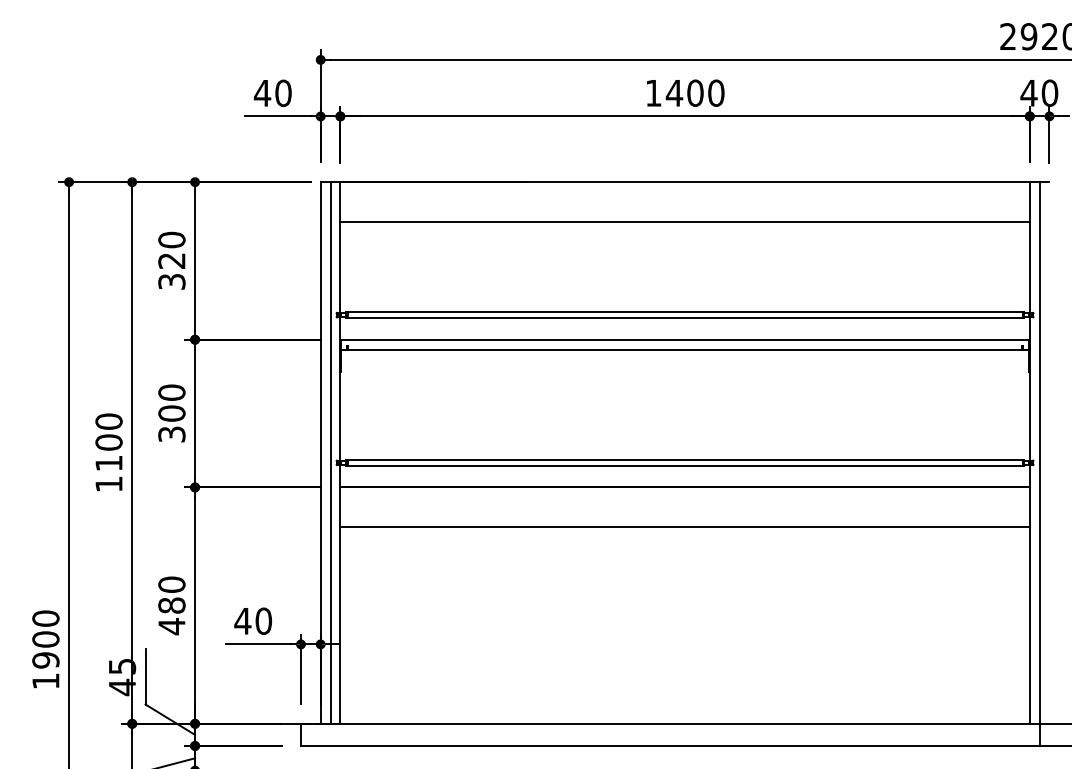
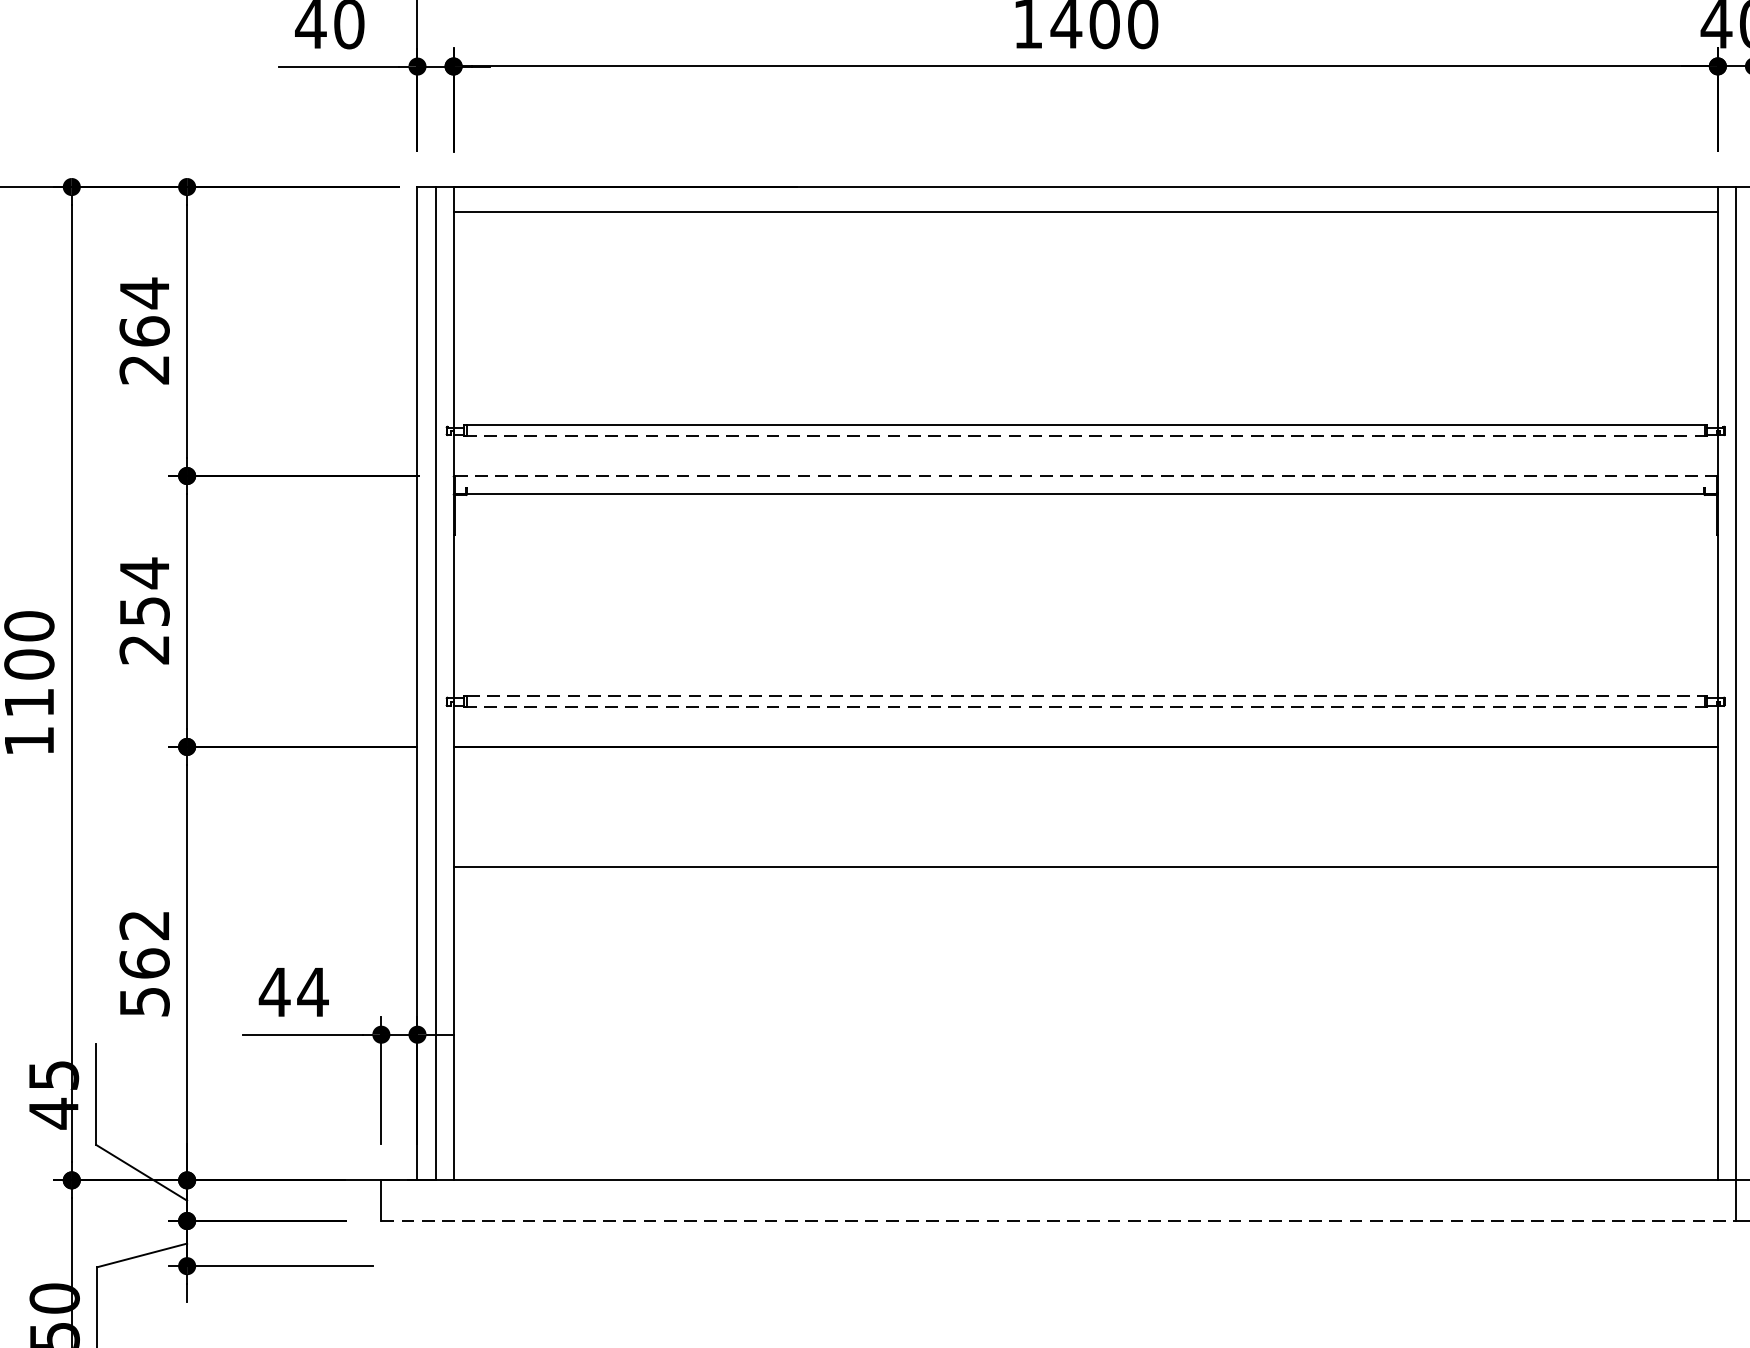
line: (684, 221) -> (1084, 211), moved
text: (171, 260) -> (143, 330), 320 -> 264
line: (684, 318) -> (1084, 437), solid -> dashed
line: (685, 339) -> (1086, 475), solid -> dashed
text: (171, 413) -> (143, 611), 300 -> 254
line: (685, 459) -> (1086, 695), solid -> dashed
line: (684, 465) -> (1084, 706), solid -> dashed
line: (684, 526) -> (1084, 866), moved
text: (171, 605) -> (143, 963), 480 -> 562
text: (263, 620) -> (312, 990), 40 -> 44
line: (670, 746) -> (1058, 1221), solid -> dashed

